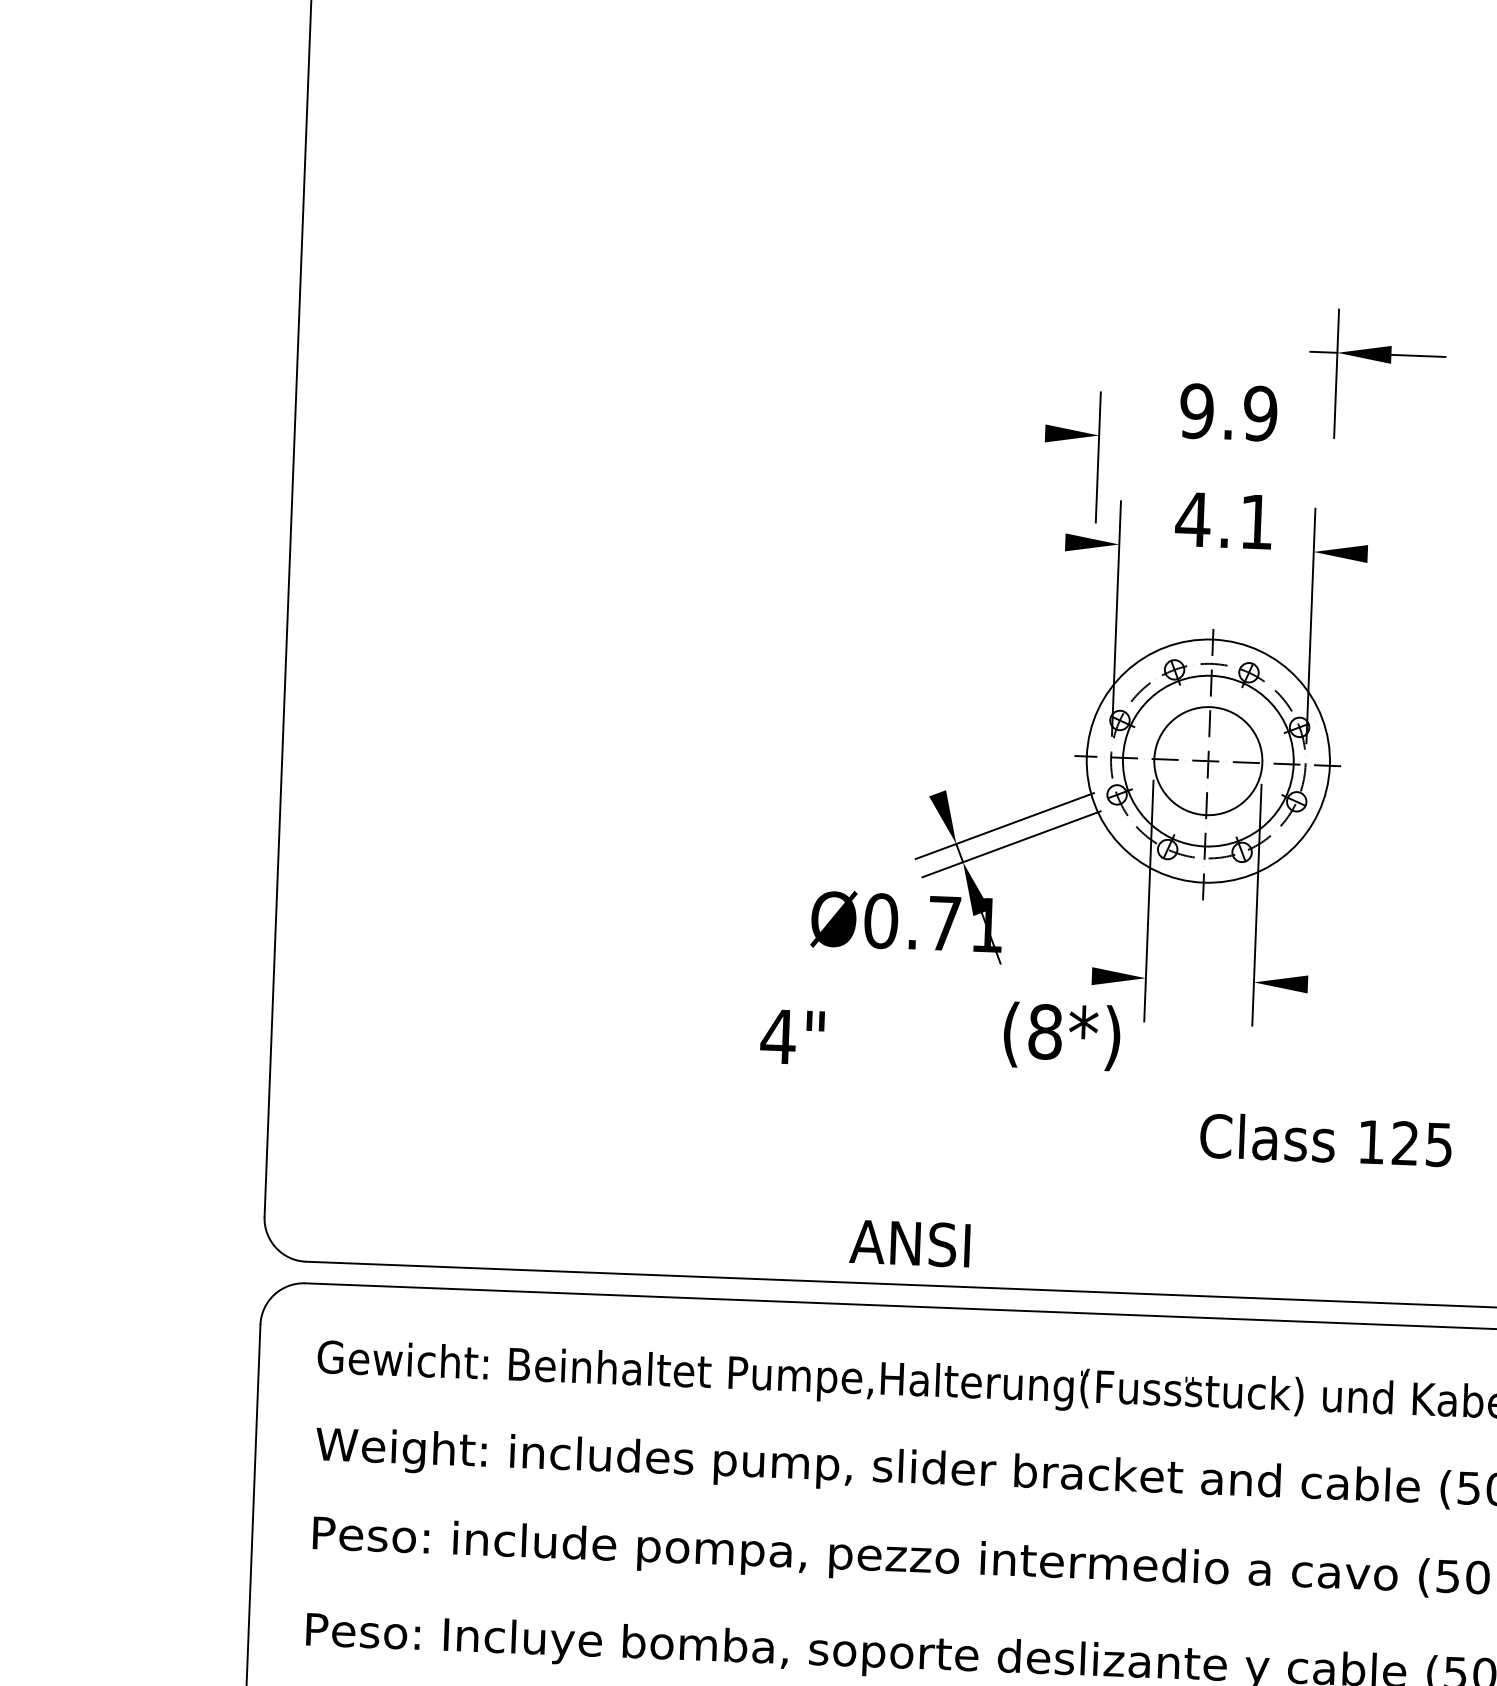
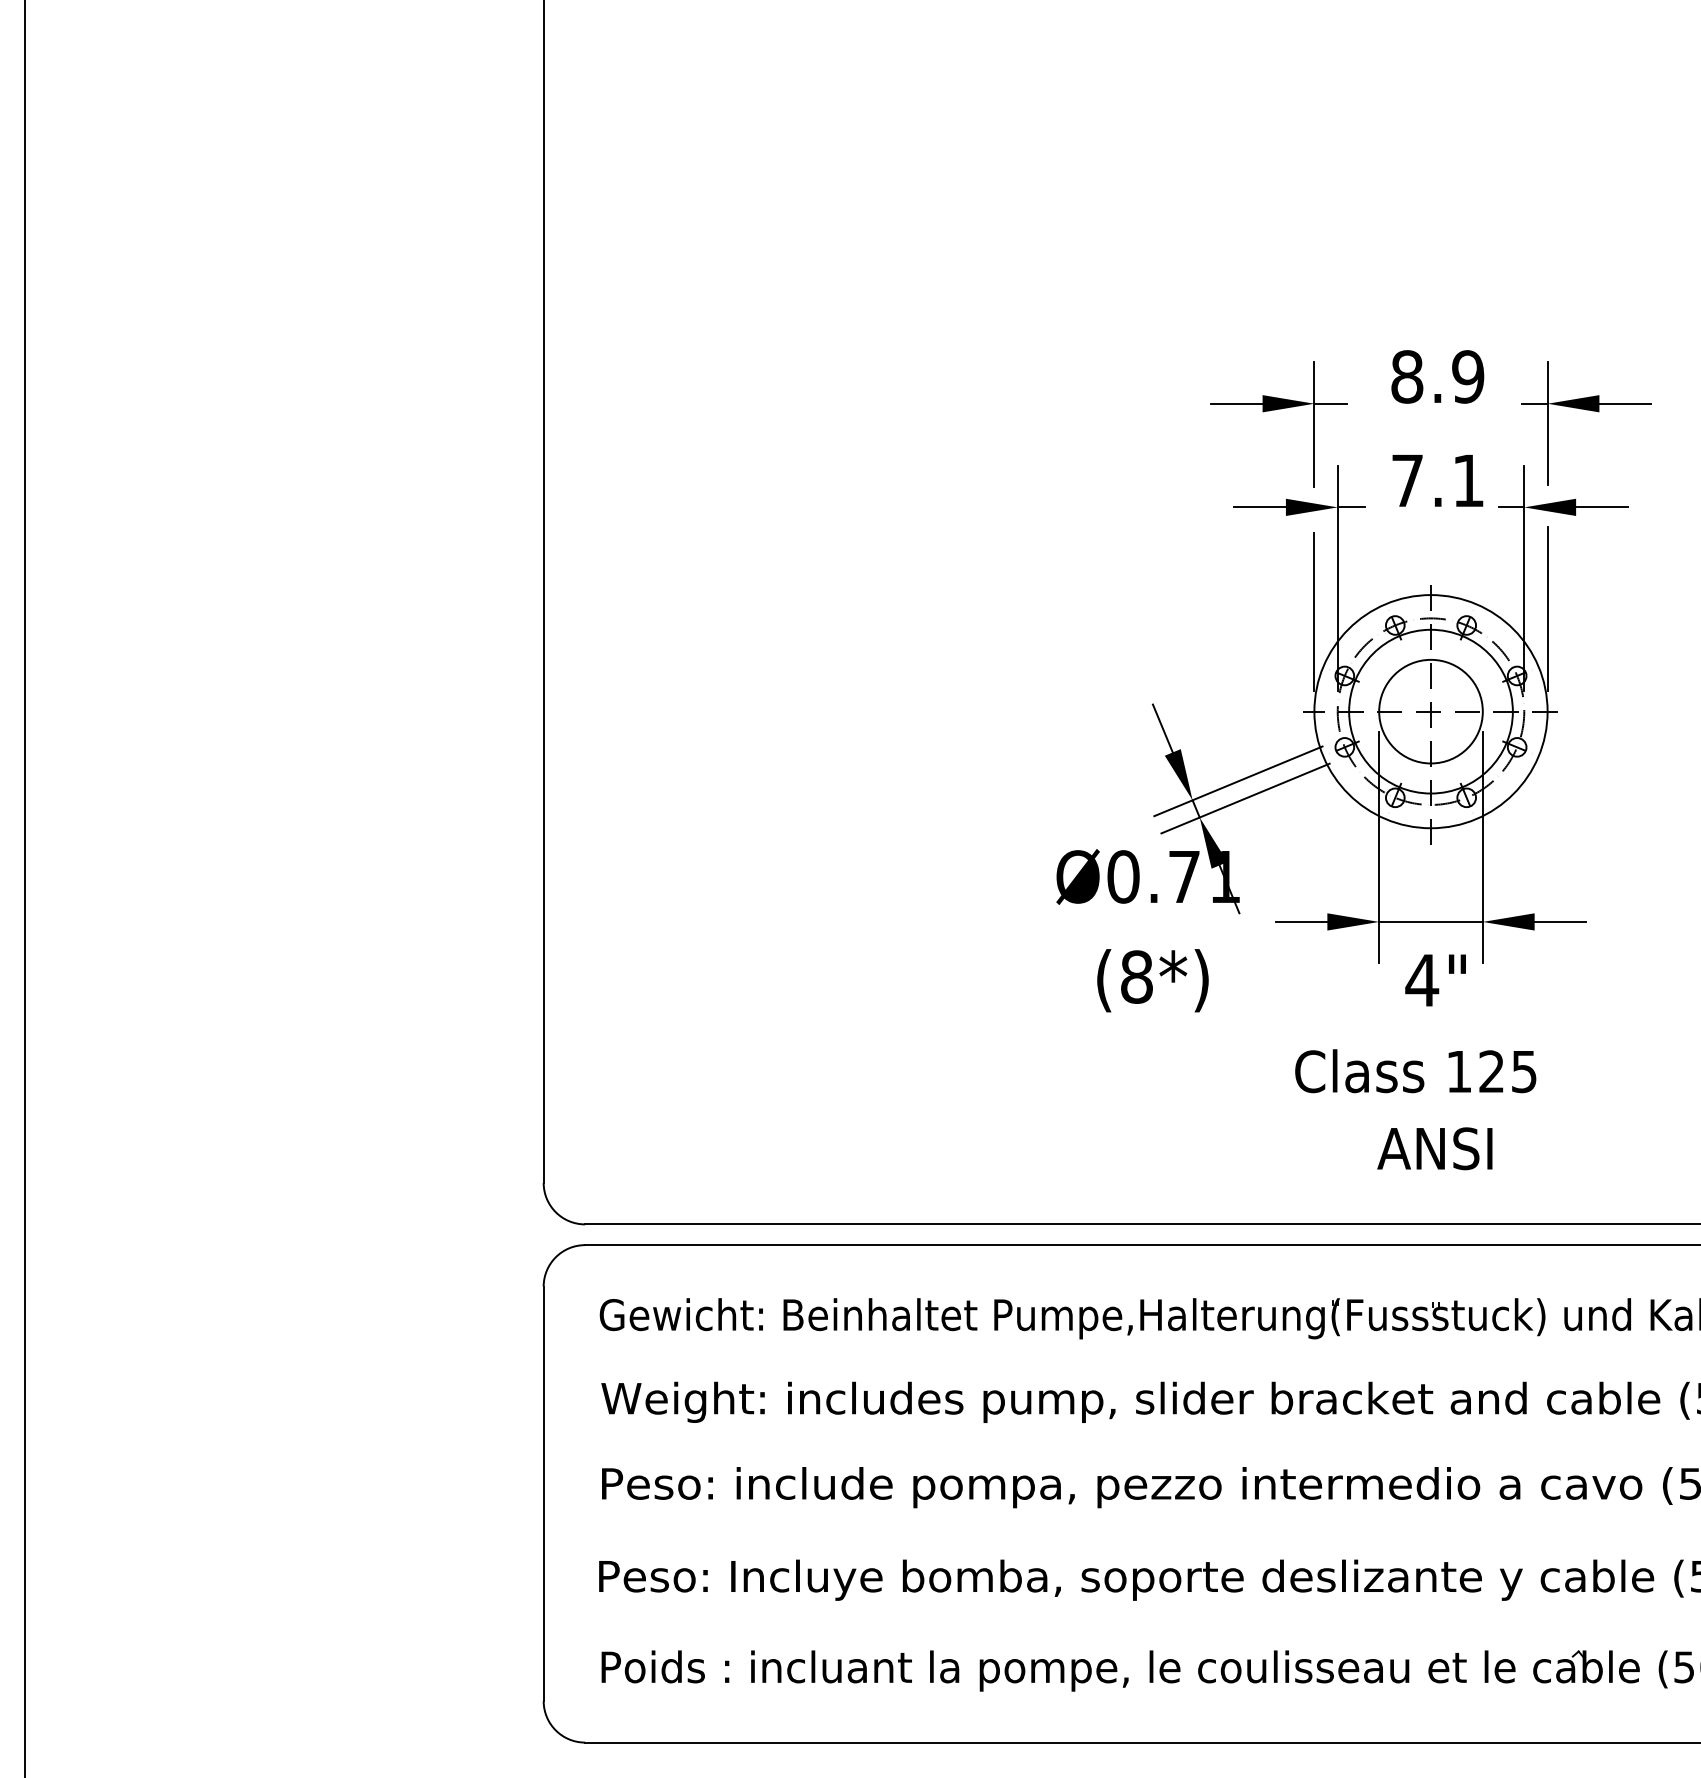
part: (1377, 361) -> (1586, 410), moved
text: (1197, 410) -> (1407, 376), 9.9 -> 8.9
line: (1017, 432) -> (1236, 403), added
line: (1115, 435) -> (1330, 403), added
text: (1193, 519) -> (1407, 480), 4.1 -> 7.1
line: (1037, 541) -> (1259, 507), added
line: (1132, 545) -> (1350, 507), added
line: (1300, 551) -> (1511, 507), added
line: (1394, 555) -> (1601, 507), added
line: (1090, 652) -> (1314, 611), added
line: (1333, 658) -> (1547, 608), added
line: (927, 767) -> (1162, 728), added
line: (1064, 974) -> (1301, 921), added
line: (1199, 979) -> (1430, 921), added
line: (1334, 985) -> (1560, 921), added
text: (1061, 1036) -> (1152, 980), moved
text: (792, 1037) -> (1435, 980), moved
text: (1325, 1140) -> (1415, 1071), moved
text: (909, 1243) -> (1434, 1148), moved

